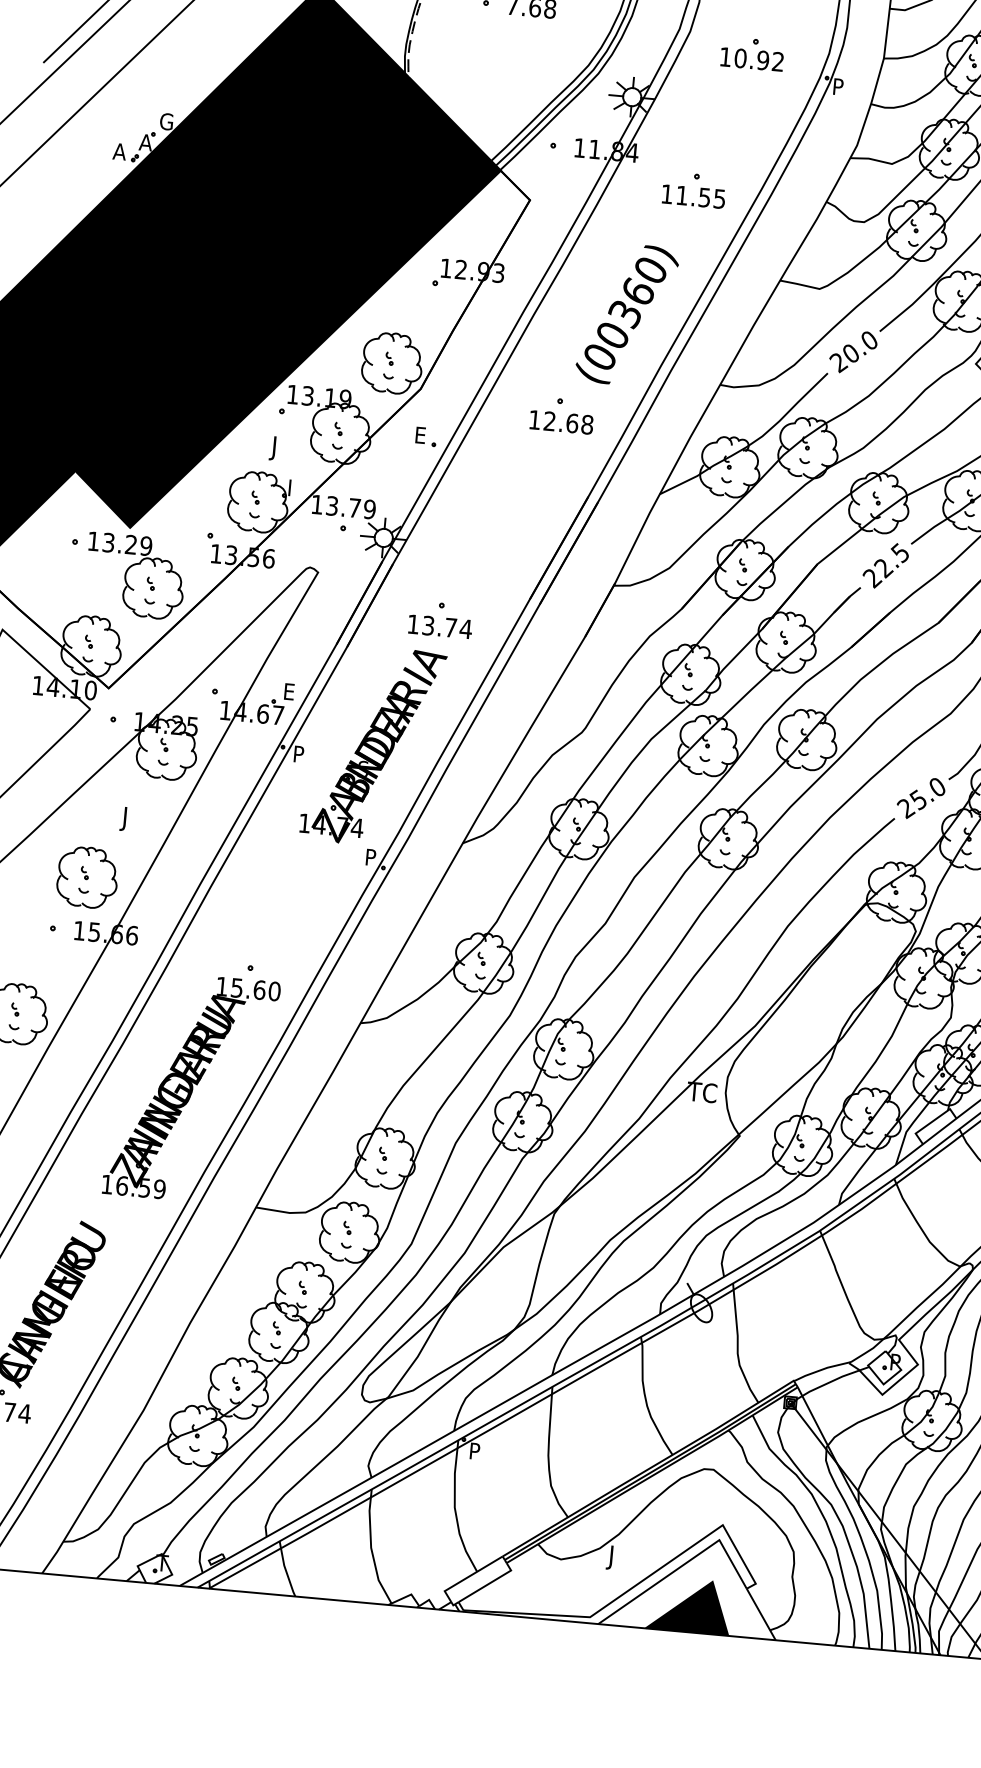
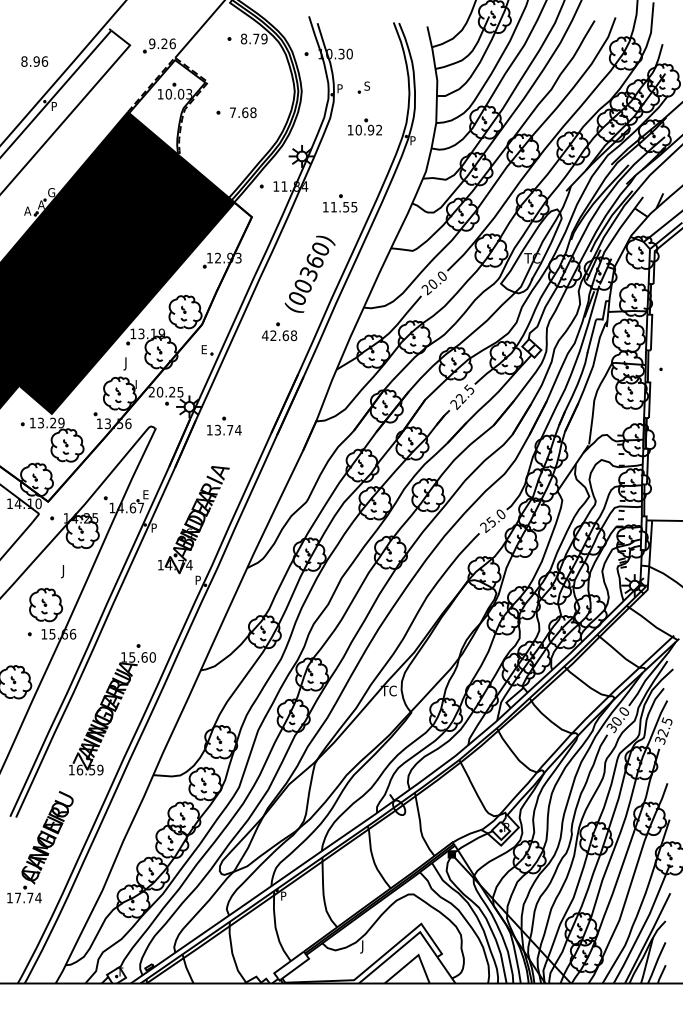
text: (533, 419) -> (264, 335), 12.68 -> 42.68
text: (342, 505) -> (165, 391), 13.79 -> 20.25
part: (441, 618) -> (224, 425), moved
fill: (688, 1606) -> (406, 969), removed

